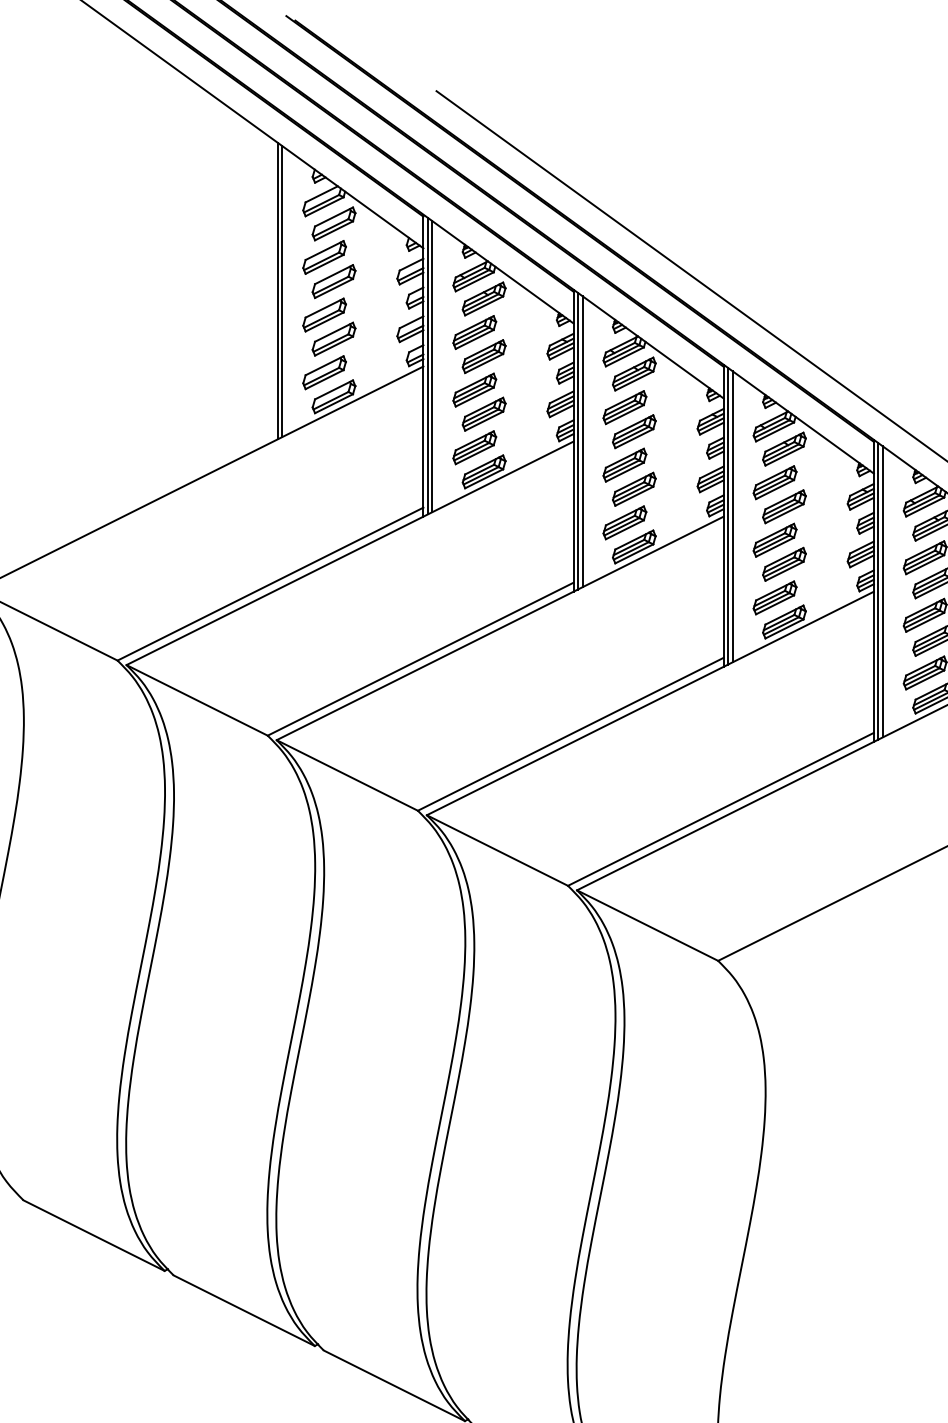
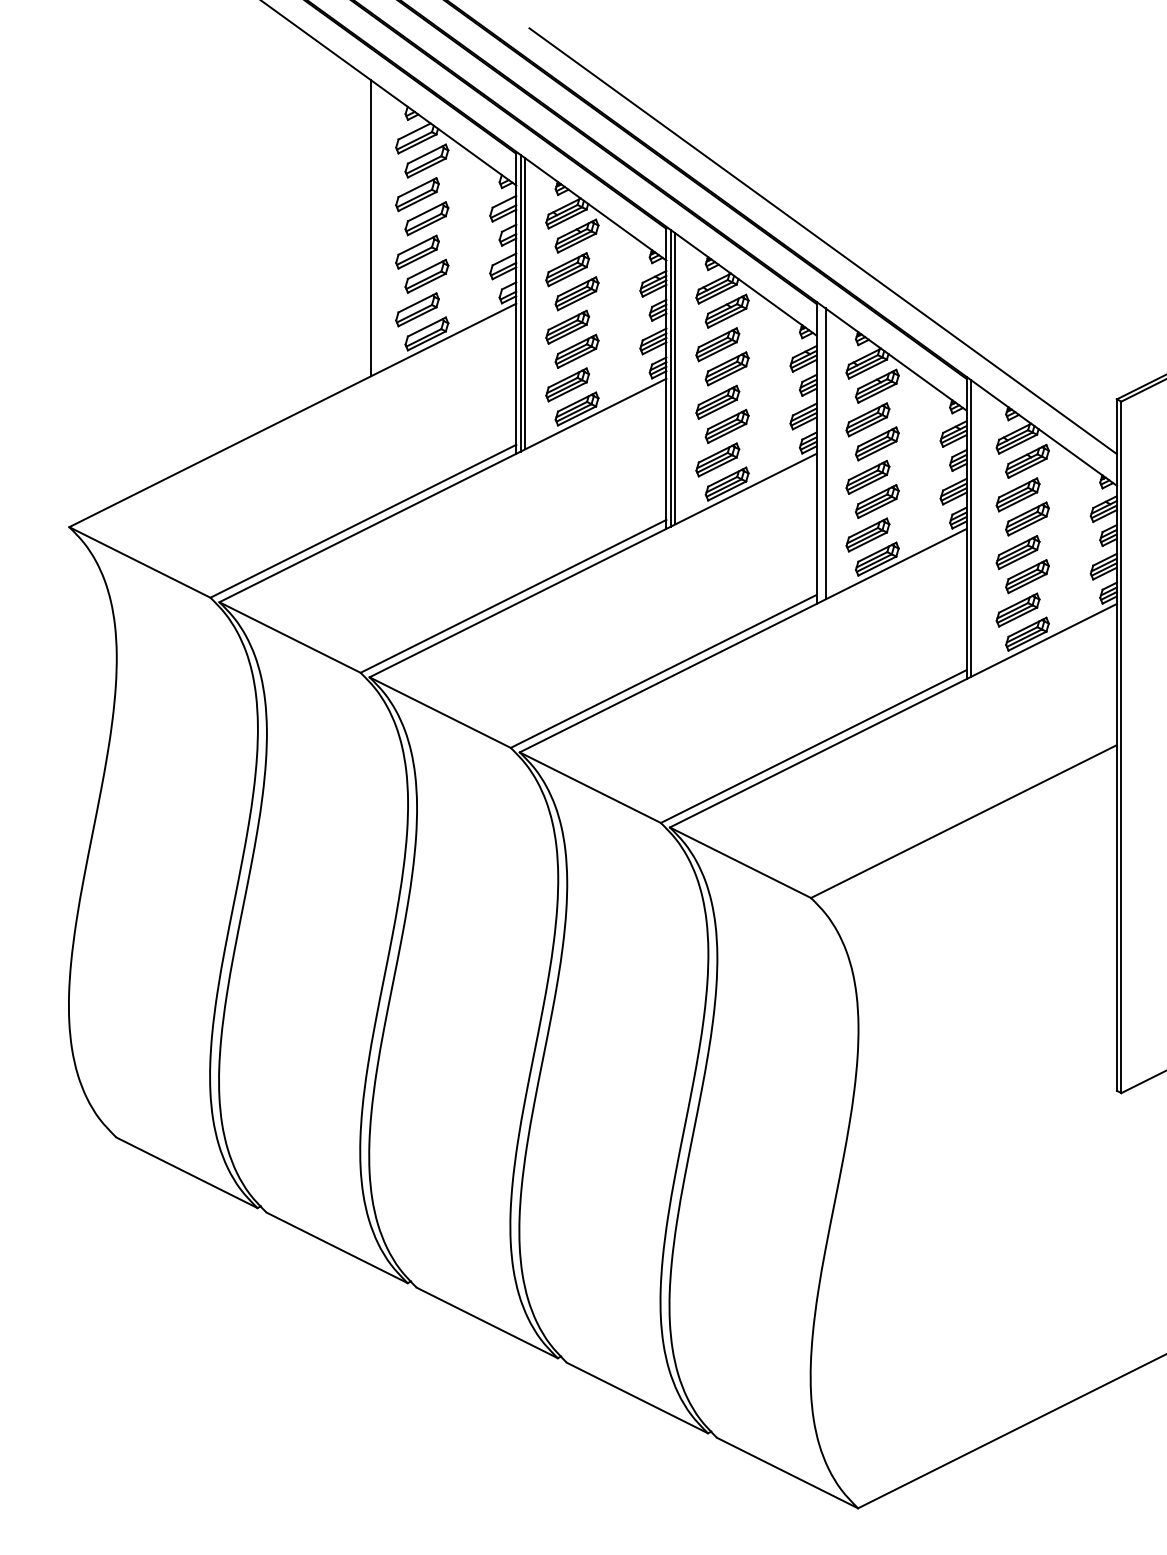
line: (282, 291) -> (375, 228), removed
line: (728, 516) -> (821, 453), removed
line: (882, 591) -> (975, 528), removed

